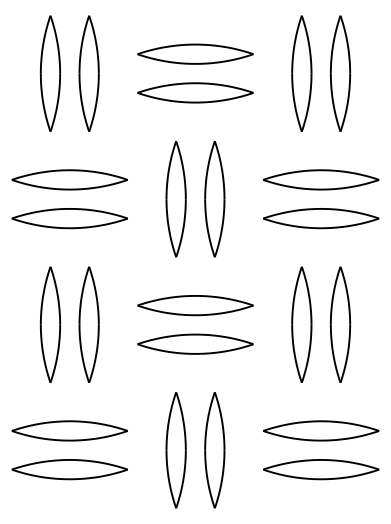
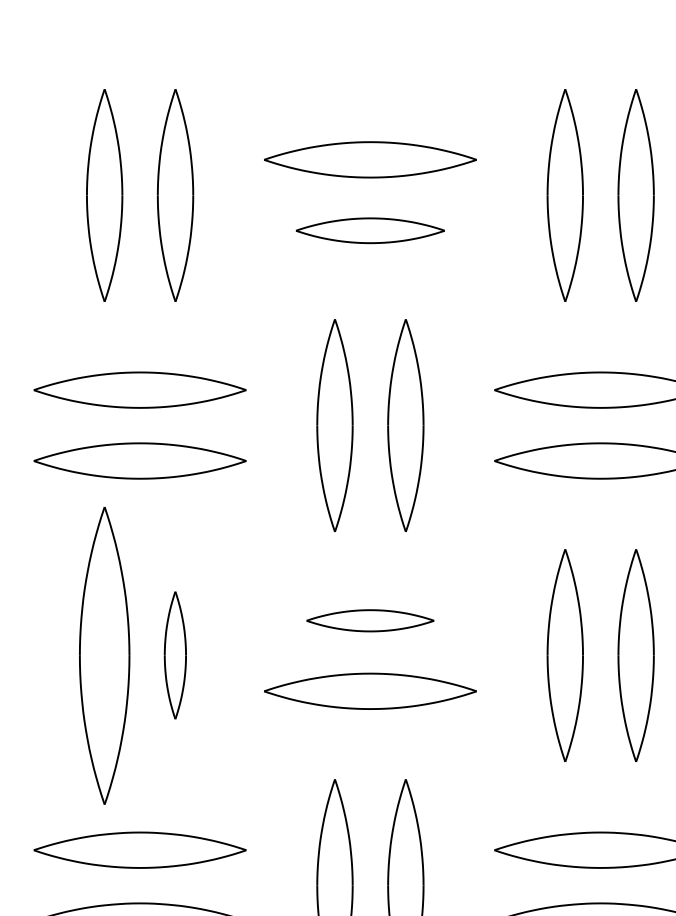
part: (195, 92) -> (370, 229), size x0.7
part: (195, 305) -> (370, 620), size x0.6
part: (50, 324) -> (104, 655), size x1.4
part: (88, 324) -> (174, 655), size x0.6

